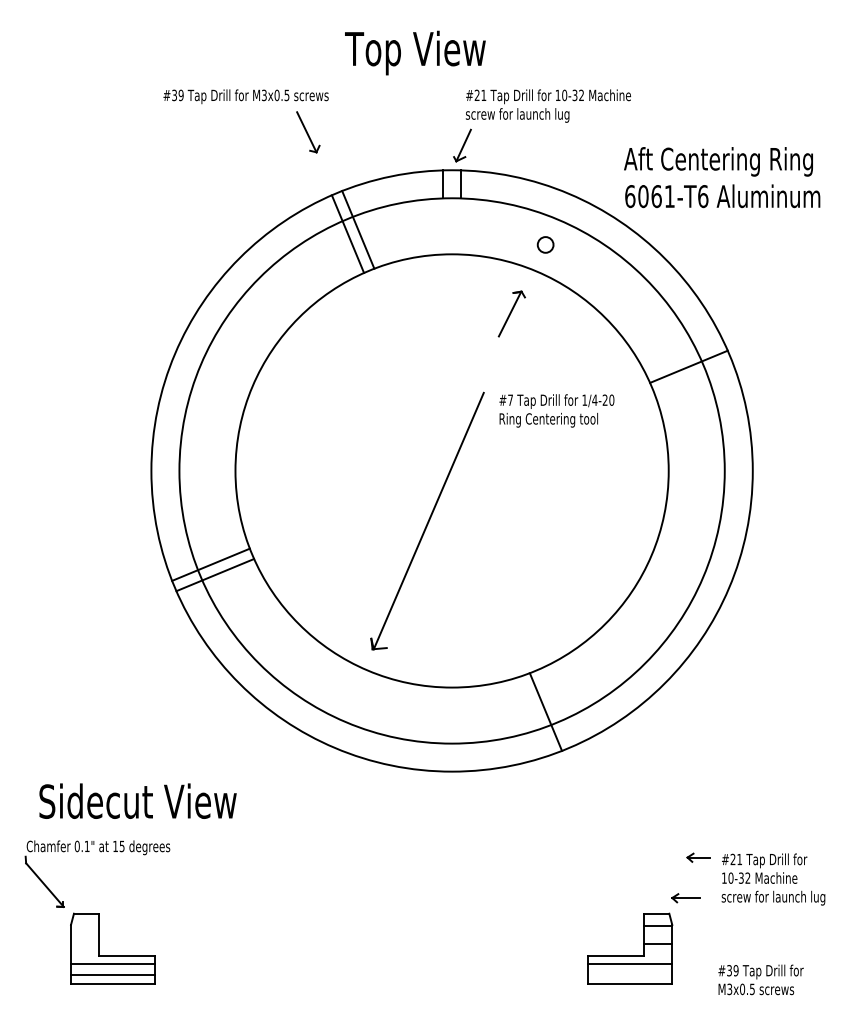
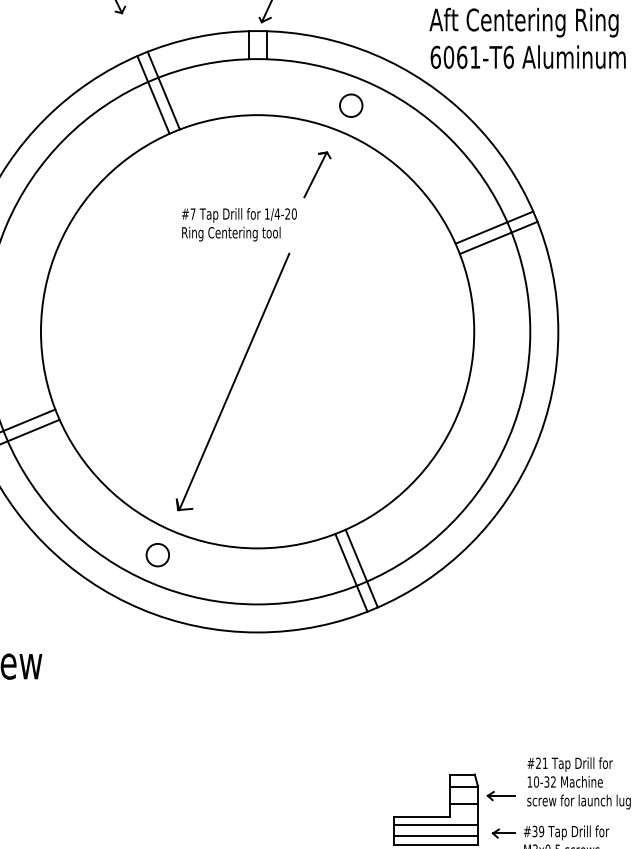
circle: (545, 244) -> (351, 105), size x1.43
line: (693, 377) -> (499, 238), added
text: (556, 410) -> (239, 224), moved
circle: (352, 694) -> (158, 555), added
line: (556, 707) -> (362, 568), added
part: (698, 857) -> (504, 833), moved
text: (773, 879) -> (579, 783), moved
part: (685, 898) -> (501, 796), moved
line: (630, 975) -> (436, 836), added

